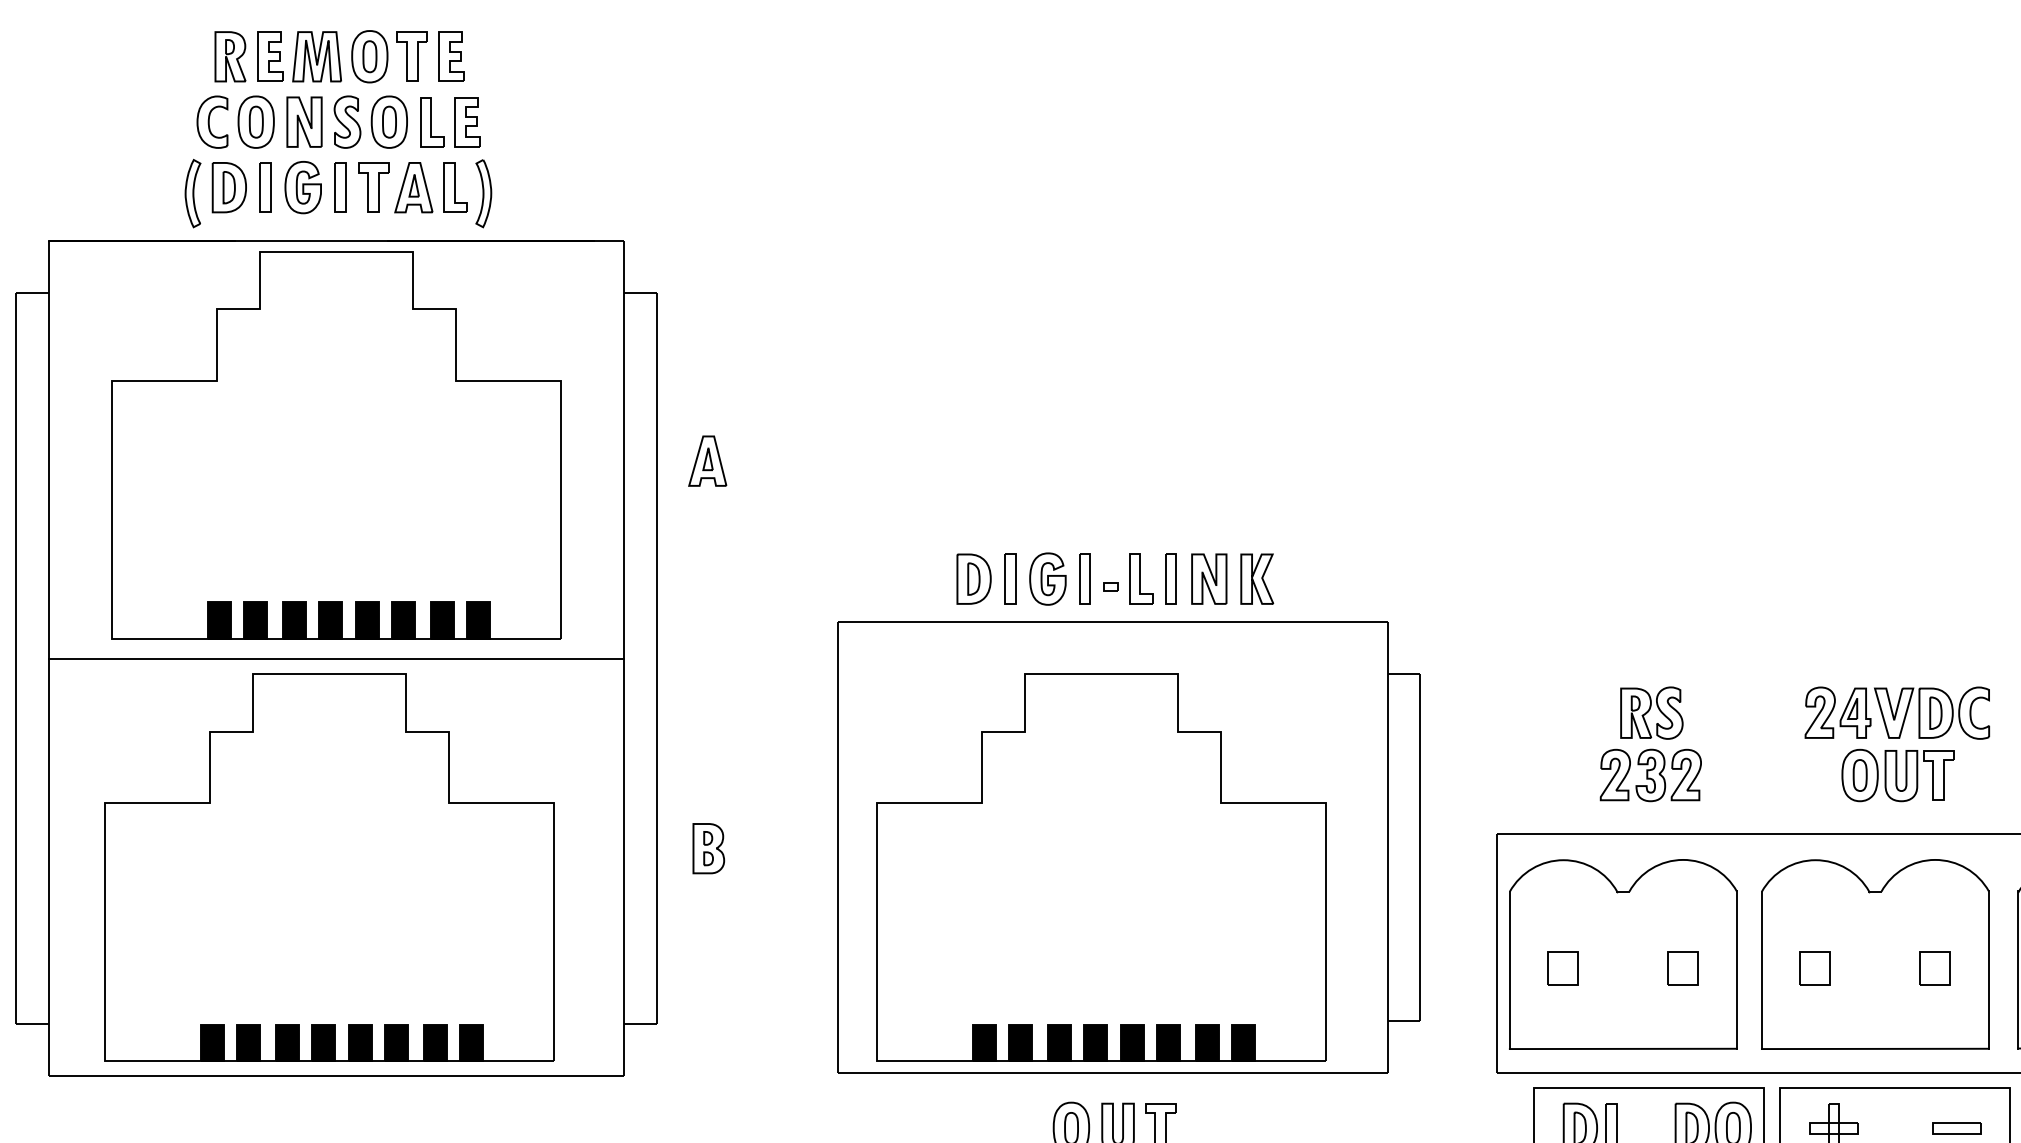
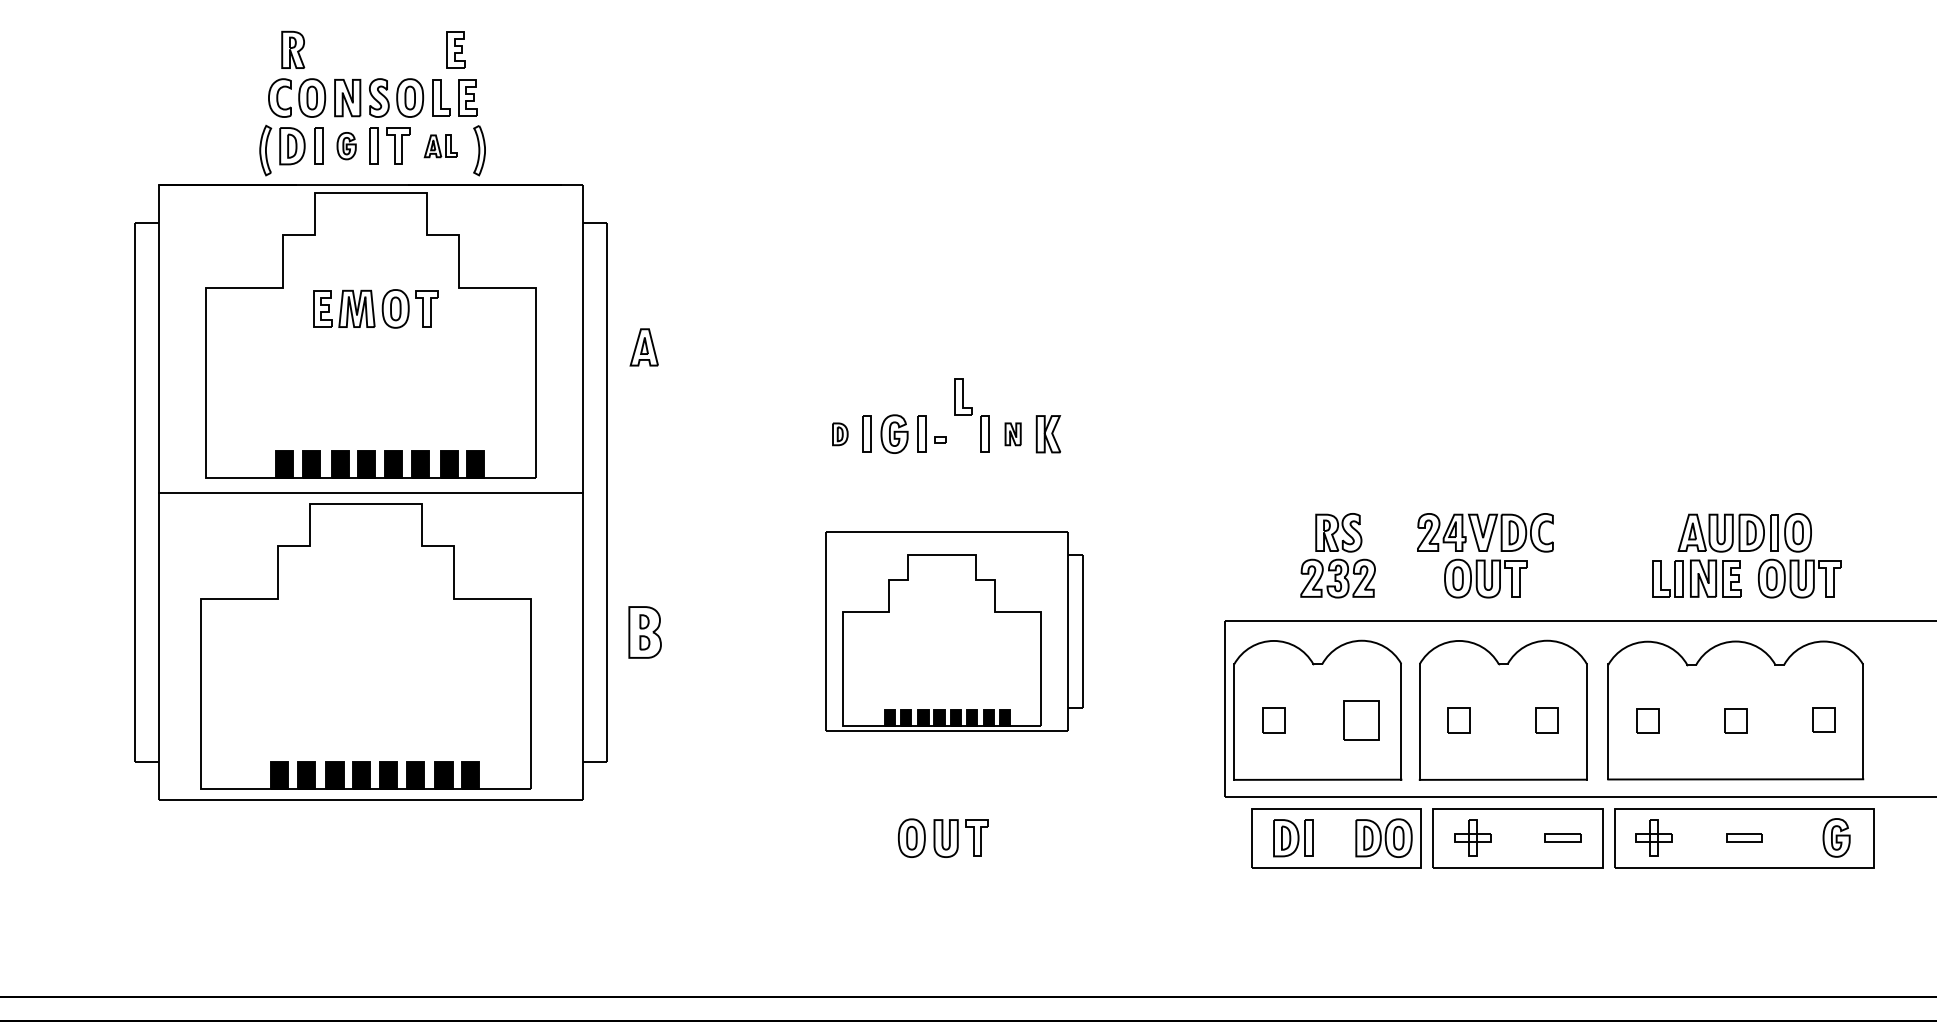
part: (342, 56) -> (375, 308), moved
part: (302, 186) -> (346, 145), size x0.7
part: (430, 188) -> (440, 146), size x0.6
part: (1141, 578) -> (963, 396), moved
part: (974, 579) -> (840, 434), size x0.6
part: (1208, 579) -> (1012, 434), size x0.6
part: (1897, 744) -> (1485, 555), moved
part: (1128, 847) -> (953, 631), size x0.6
part: (707, 848) -> (644, 632), size x1.4
part: (1682, 968) -> (1361, 720), size x1.6

